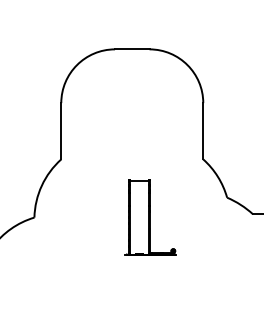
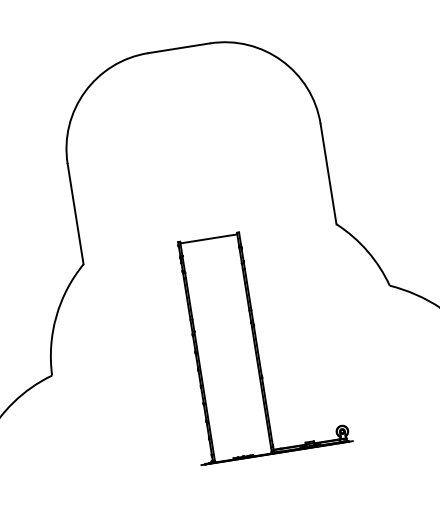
part: (150, 217) -> (258, 342), size x1.67

